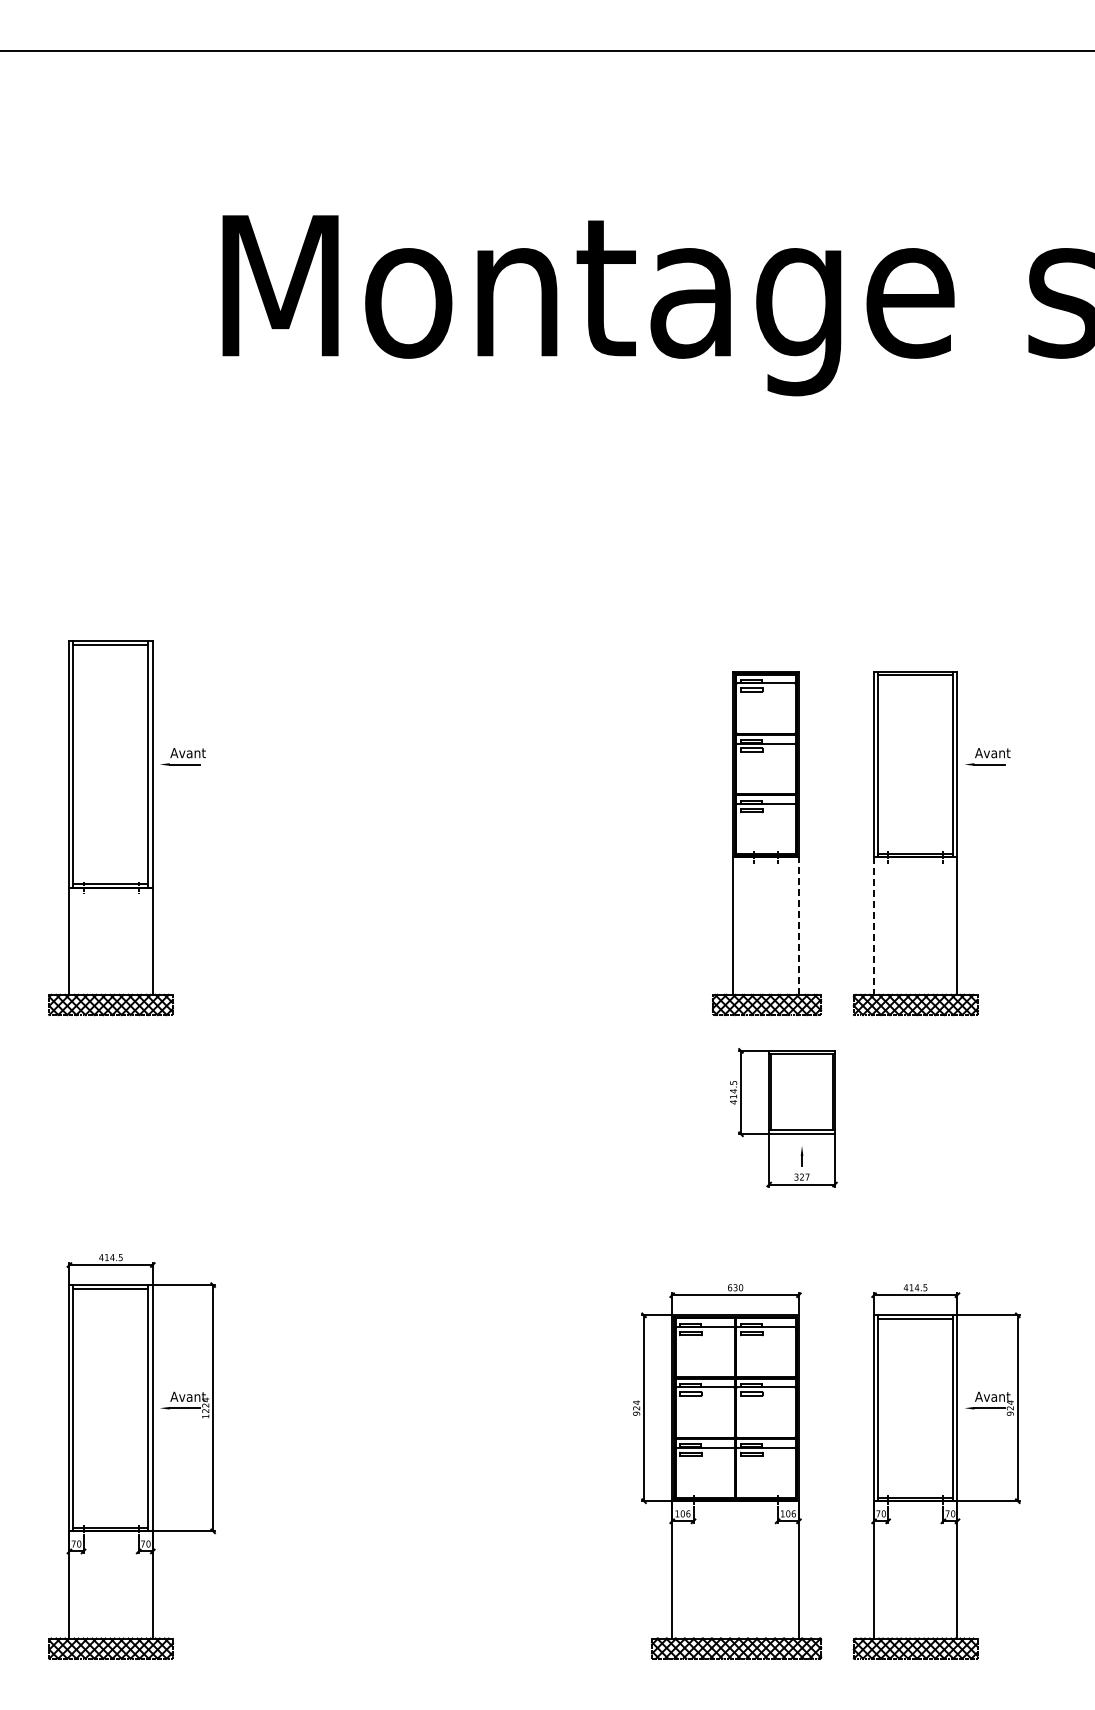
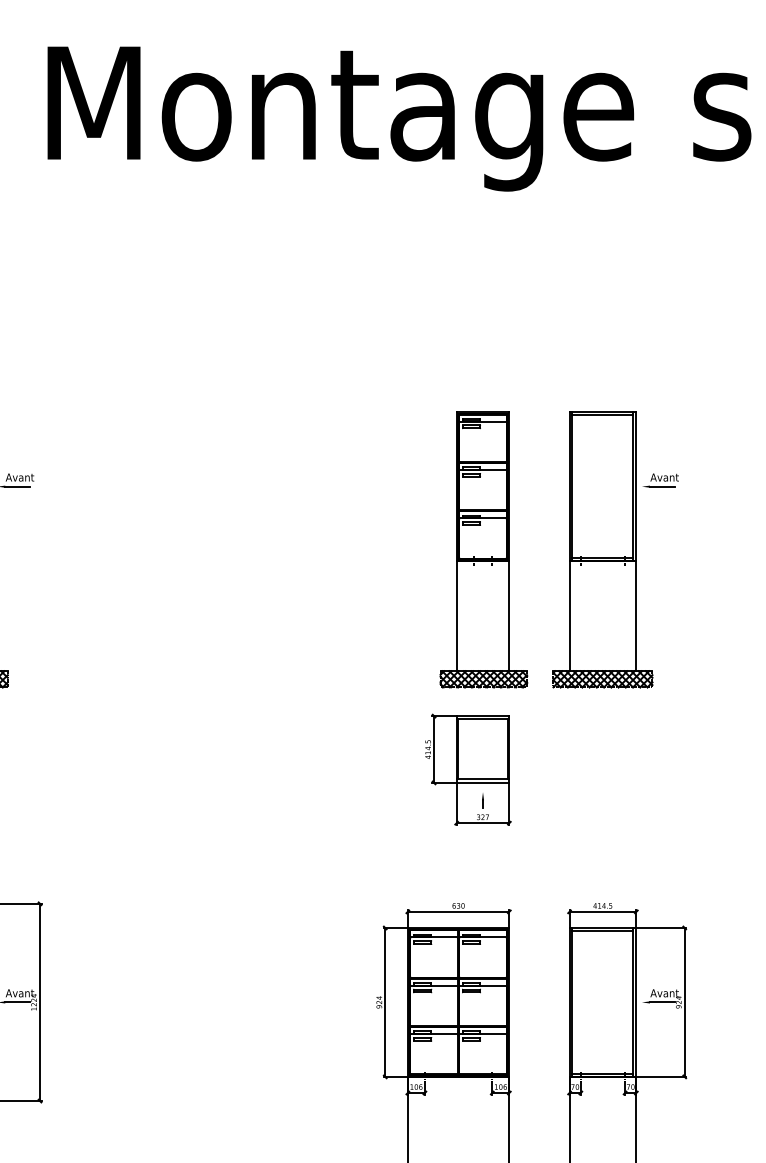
line: (798, 926) -> (509, 616), dashed -> solid
line: (874, 926) -> (569, 616), dashed -> solid
part: (783, 1117) -> (468, 769), moved

